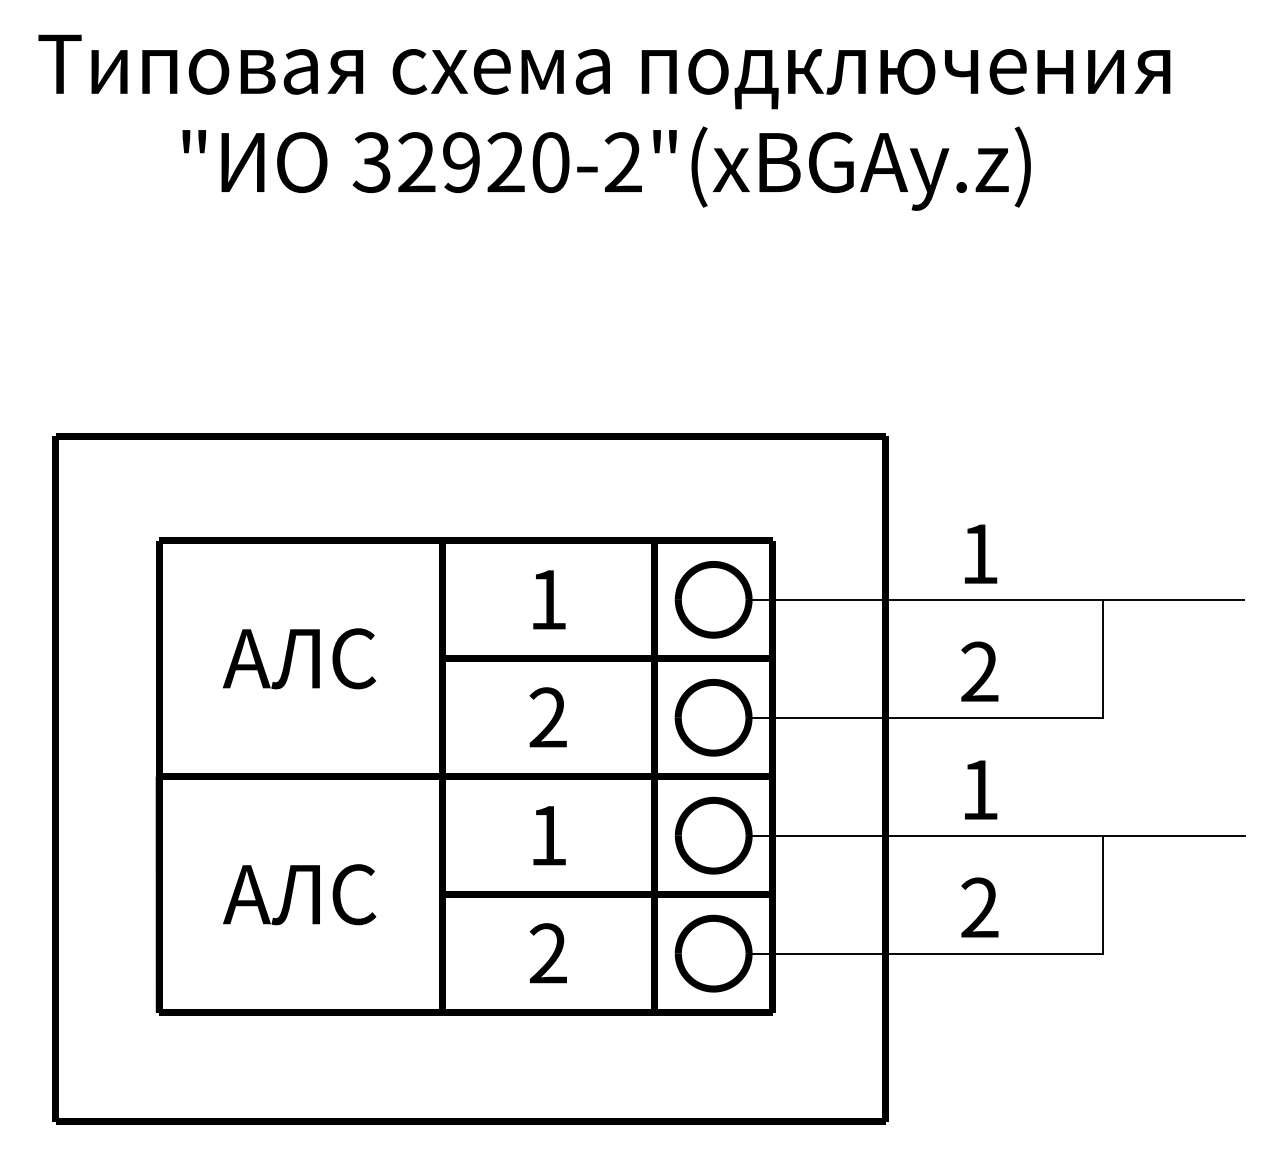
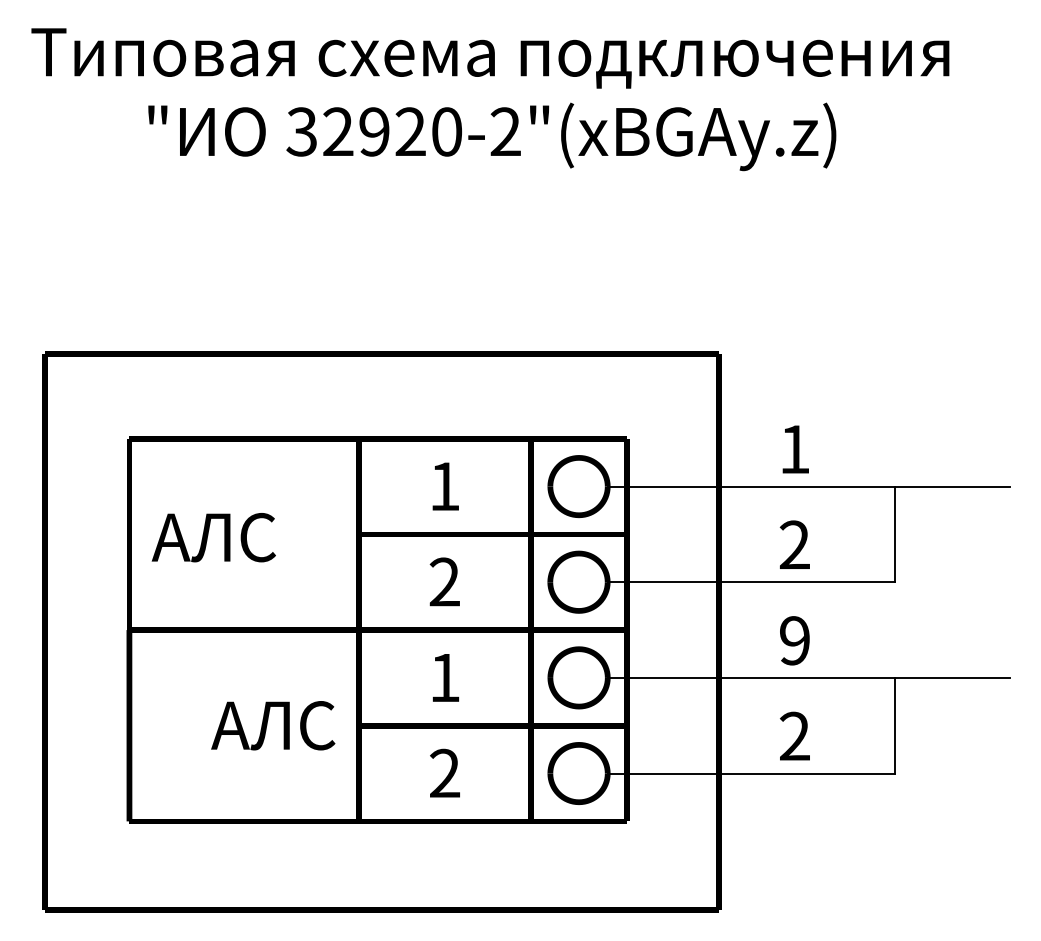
text: (299, 658) -> (213, 537), moved
text: (979, 789) -> (794, 640), 1 -> 9
text: (299, 894) -> (273, 725), moved

